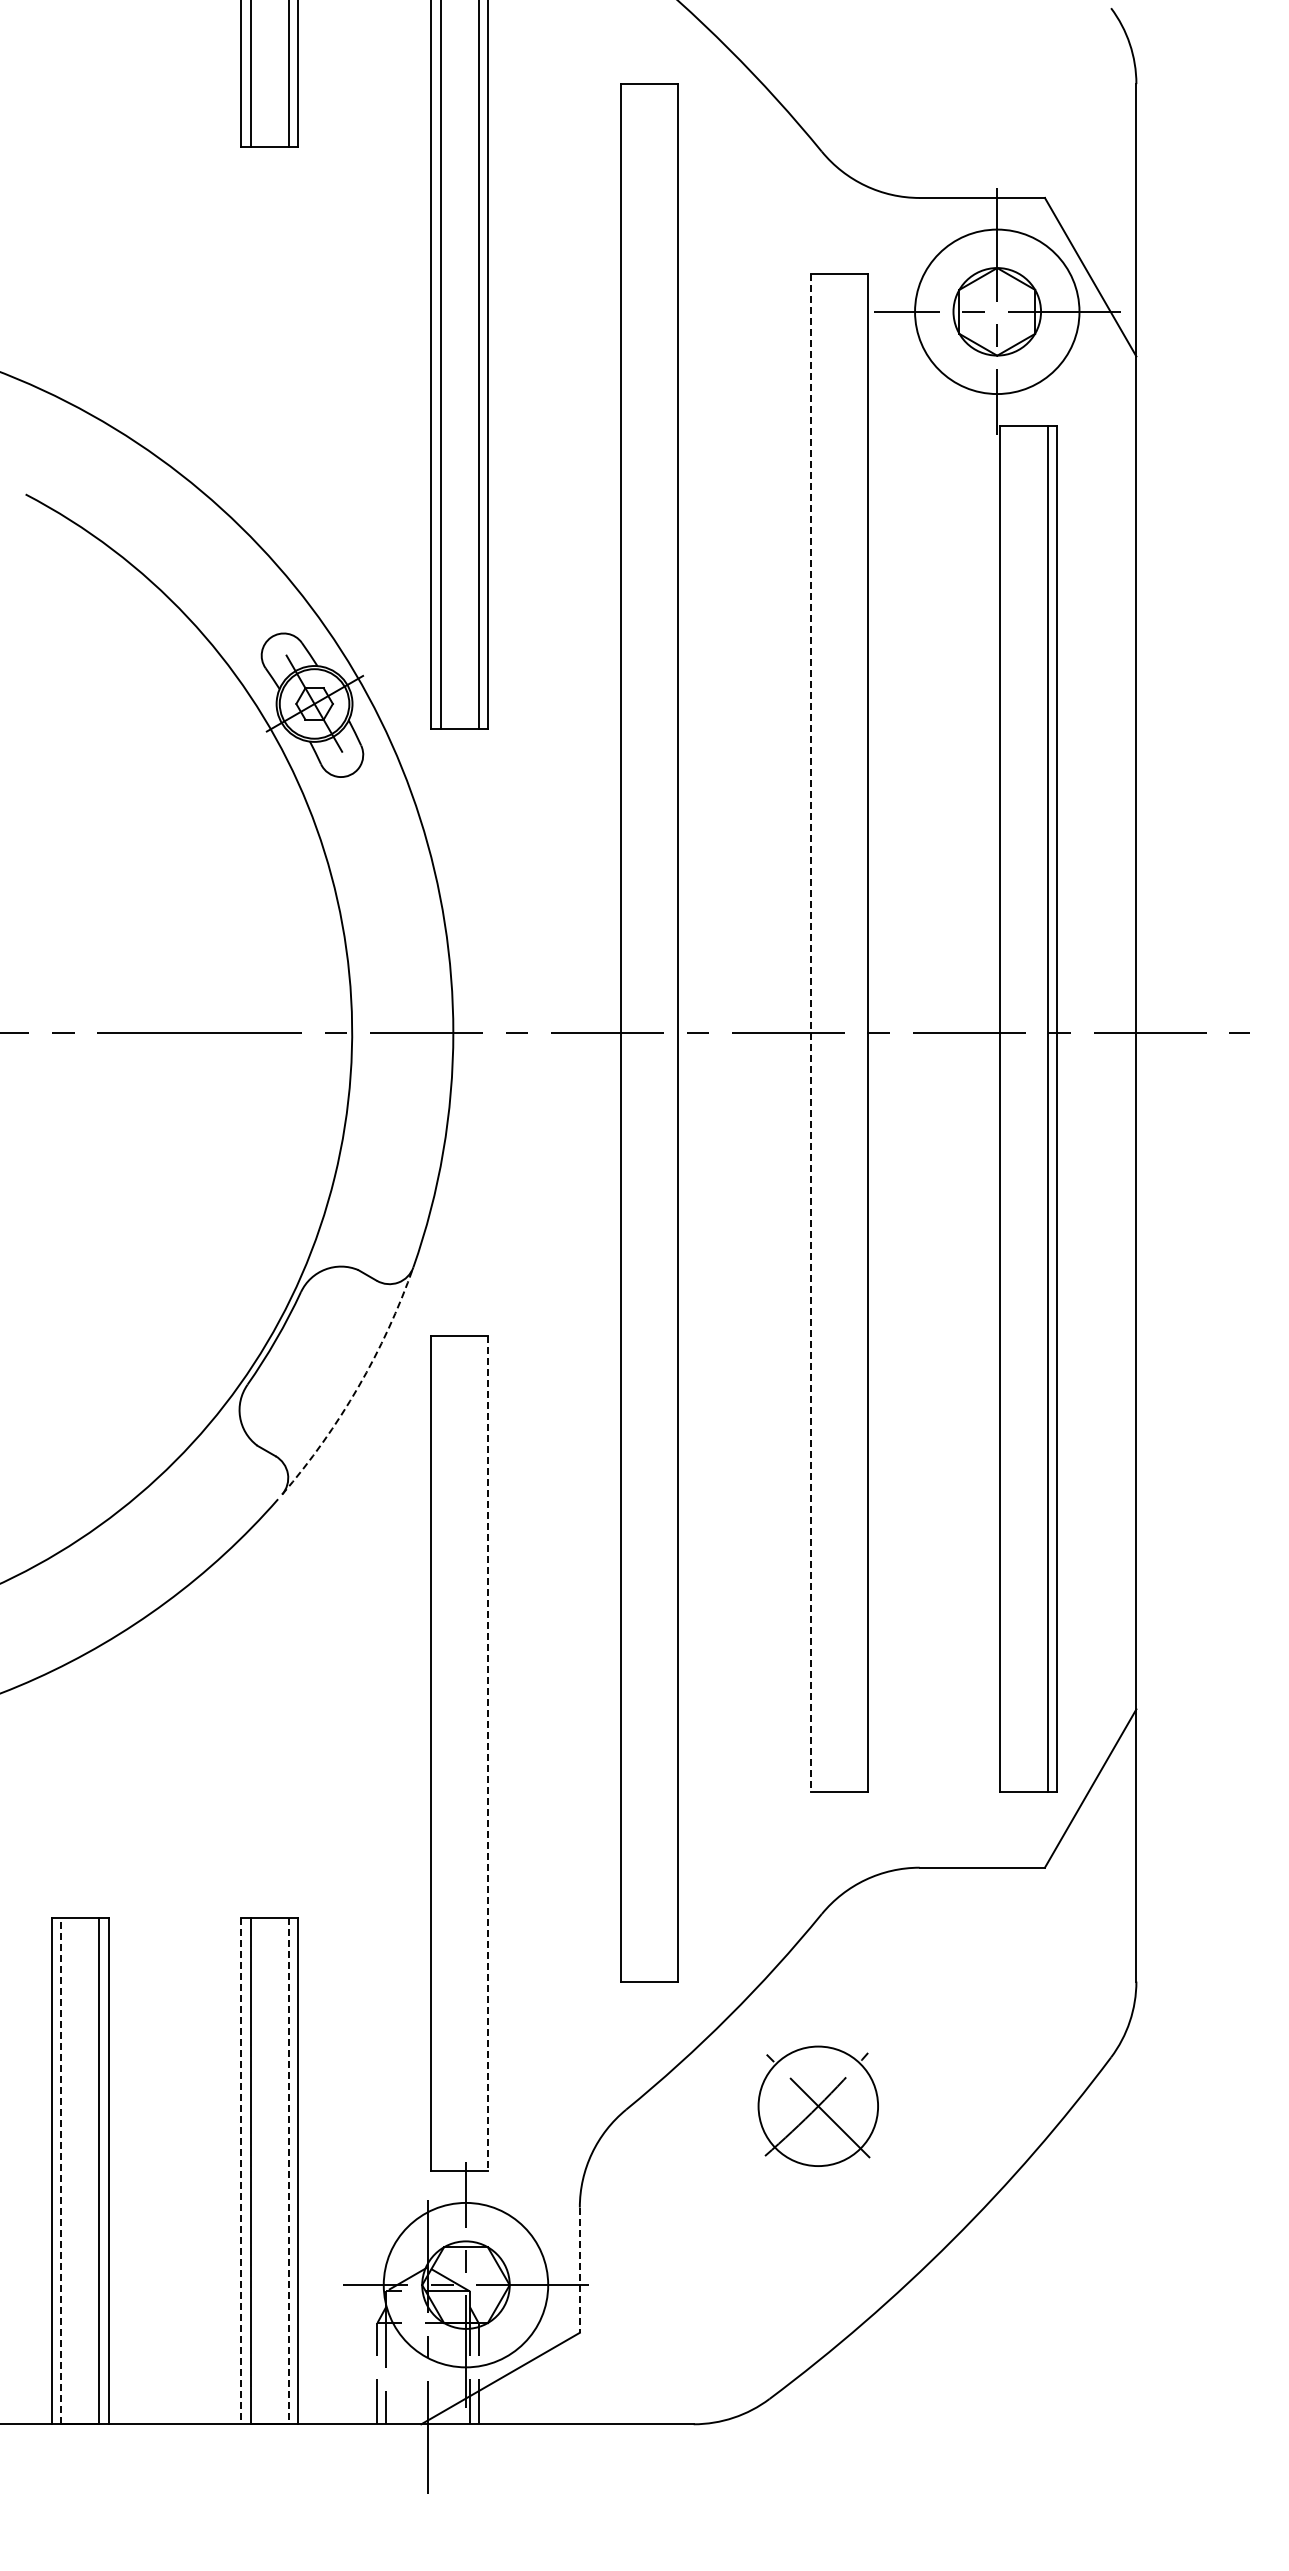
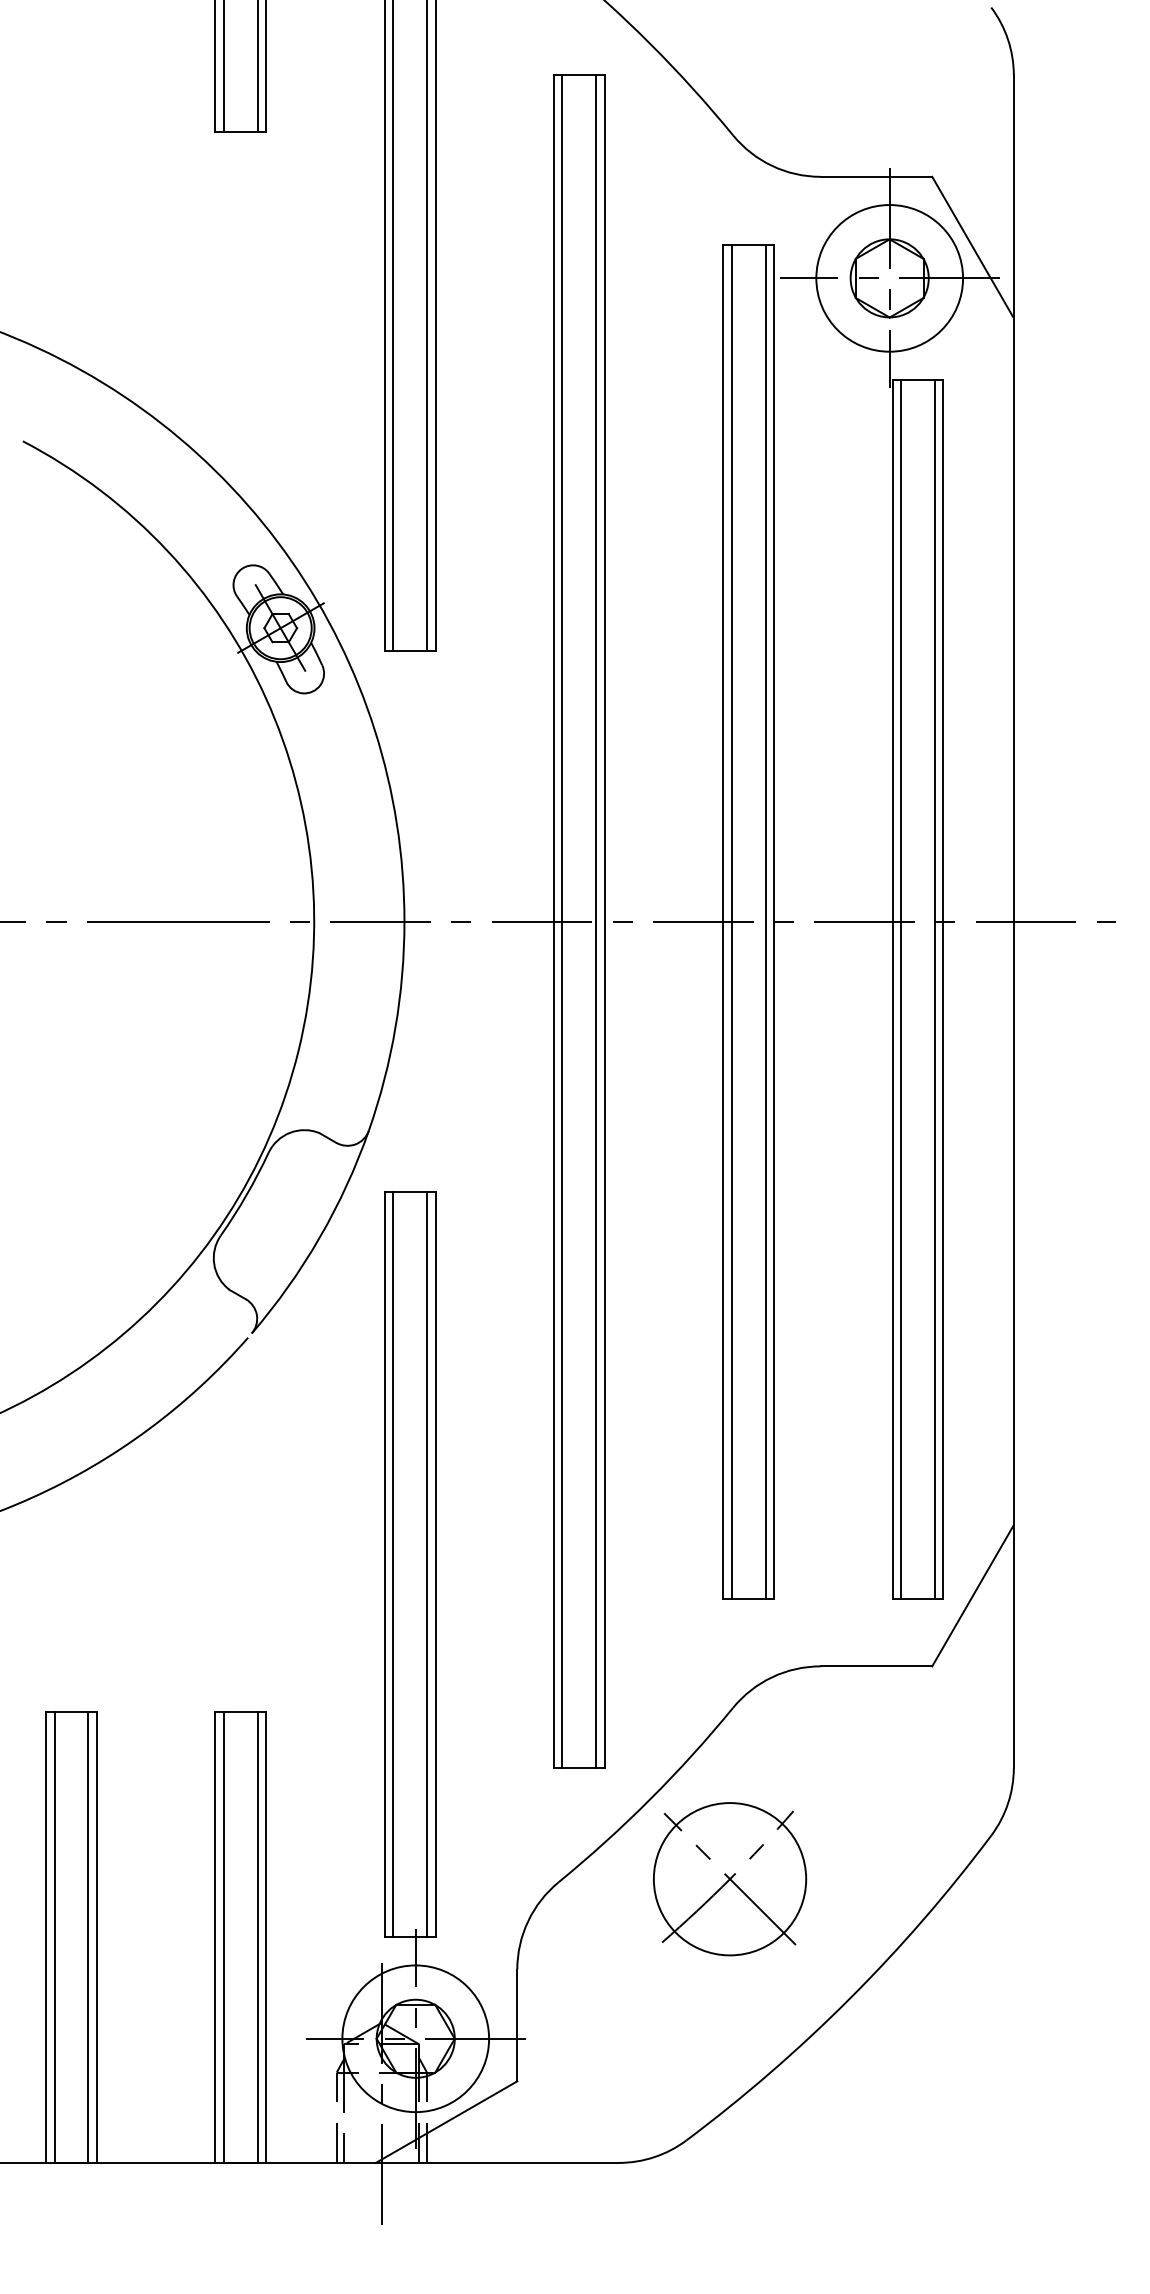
line: (630, 1032) -> (562, 921), added
line: (668, 1032) -> (596, 921), added
line: (810, 1032) -> (723, 921), dashed -> solid
line: (820, 1032) -> (732, 921), added
line: (858, 1032) -> (765, 921), added
line: (1009, 1108) -> (900, 989), added
arc: (358, 1387) -> (319, 1237), dashed -> solid
line: (440, 1753) -> (393, 1564), added
line: (478, 1753) -> (426, 1564), added
line: (488, 1754) -> (435, 1565), dashed -> solid
part: (818, 2106) -> (730, 1879), size x1.43
line: (61, 2171) -> (54, 1937), dashed -> solid
line: (241, 2171) -> (215, 1937), dashed -> solid
line: (288, 2171) -> (257, 1937), dashed -> solid
line: (579, 2270) -> (517, 2025), dashed -> solid

